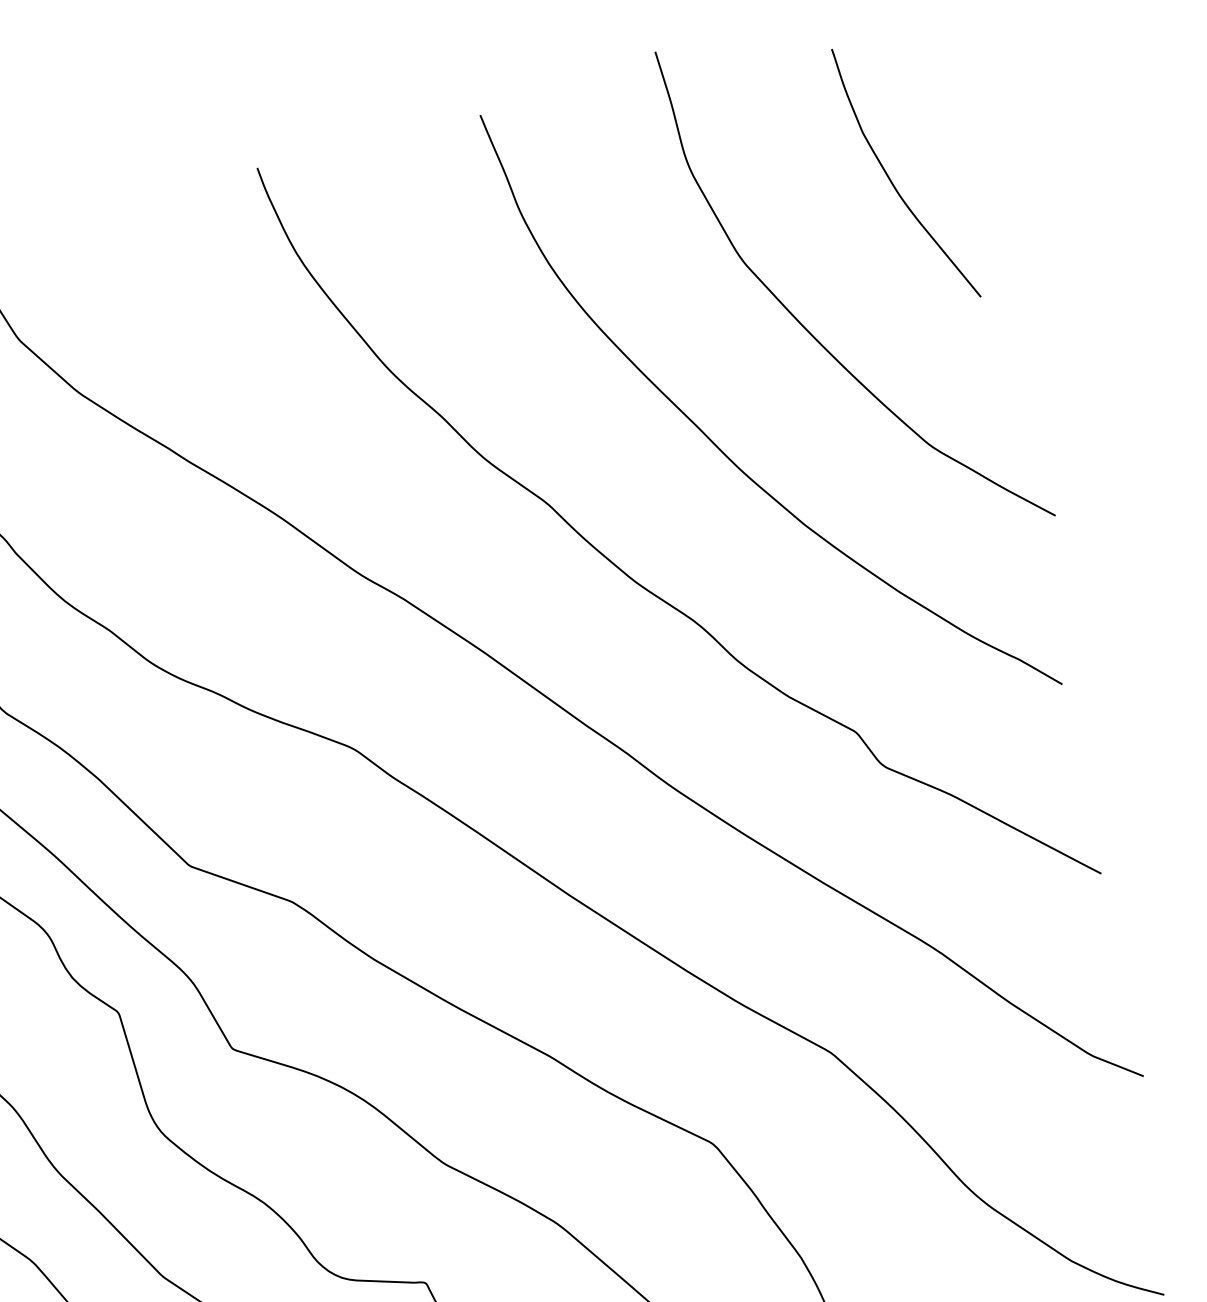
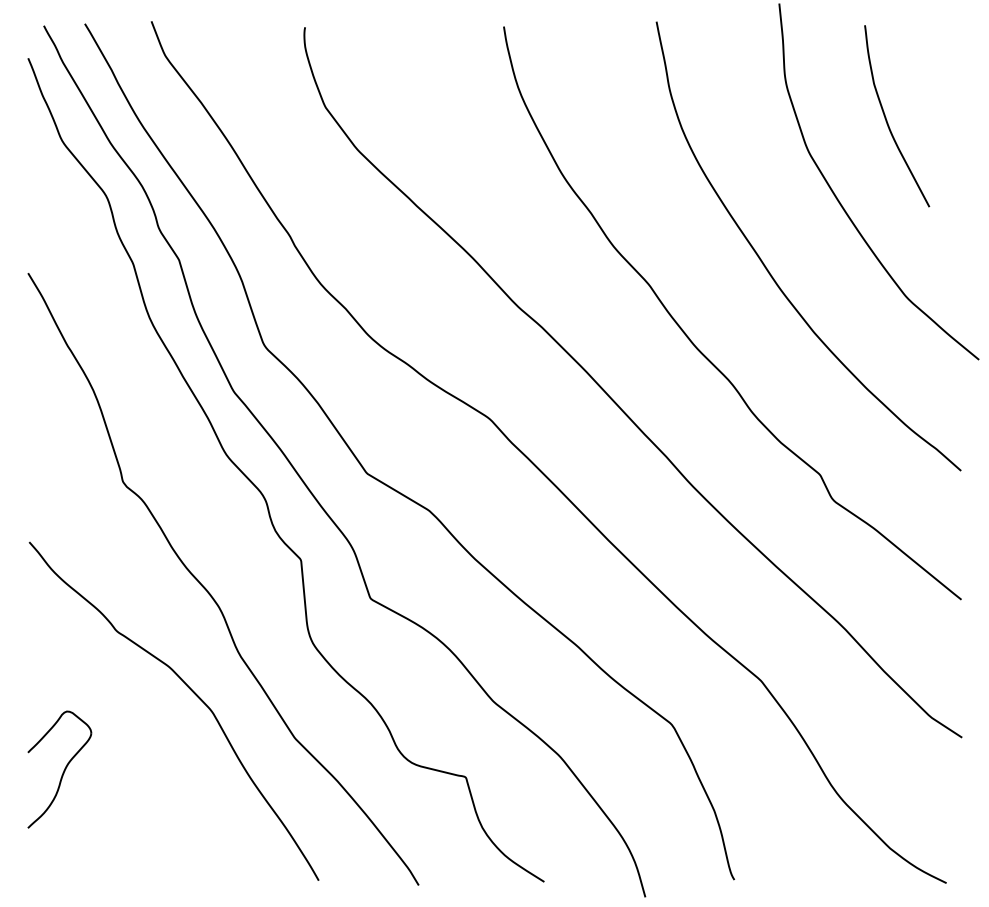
curve: (893, 182) -> (887, 120), moved

